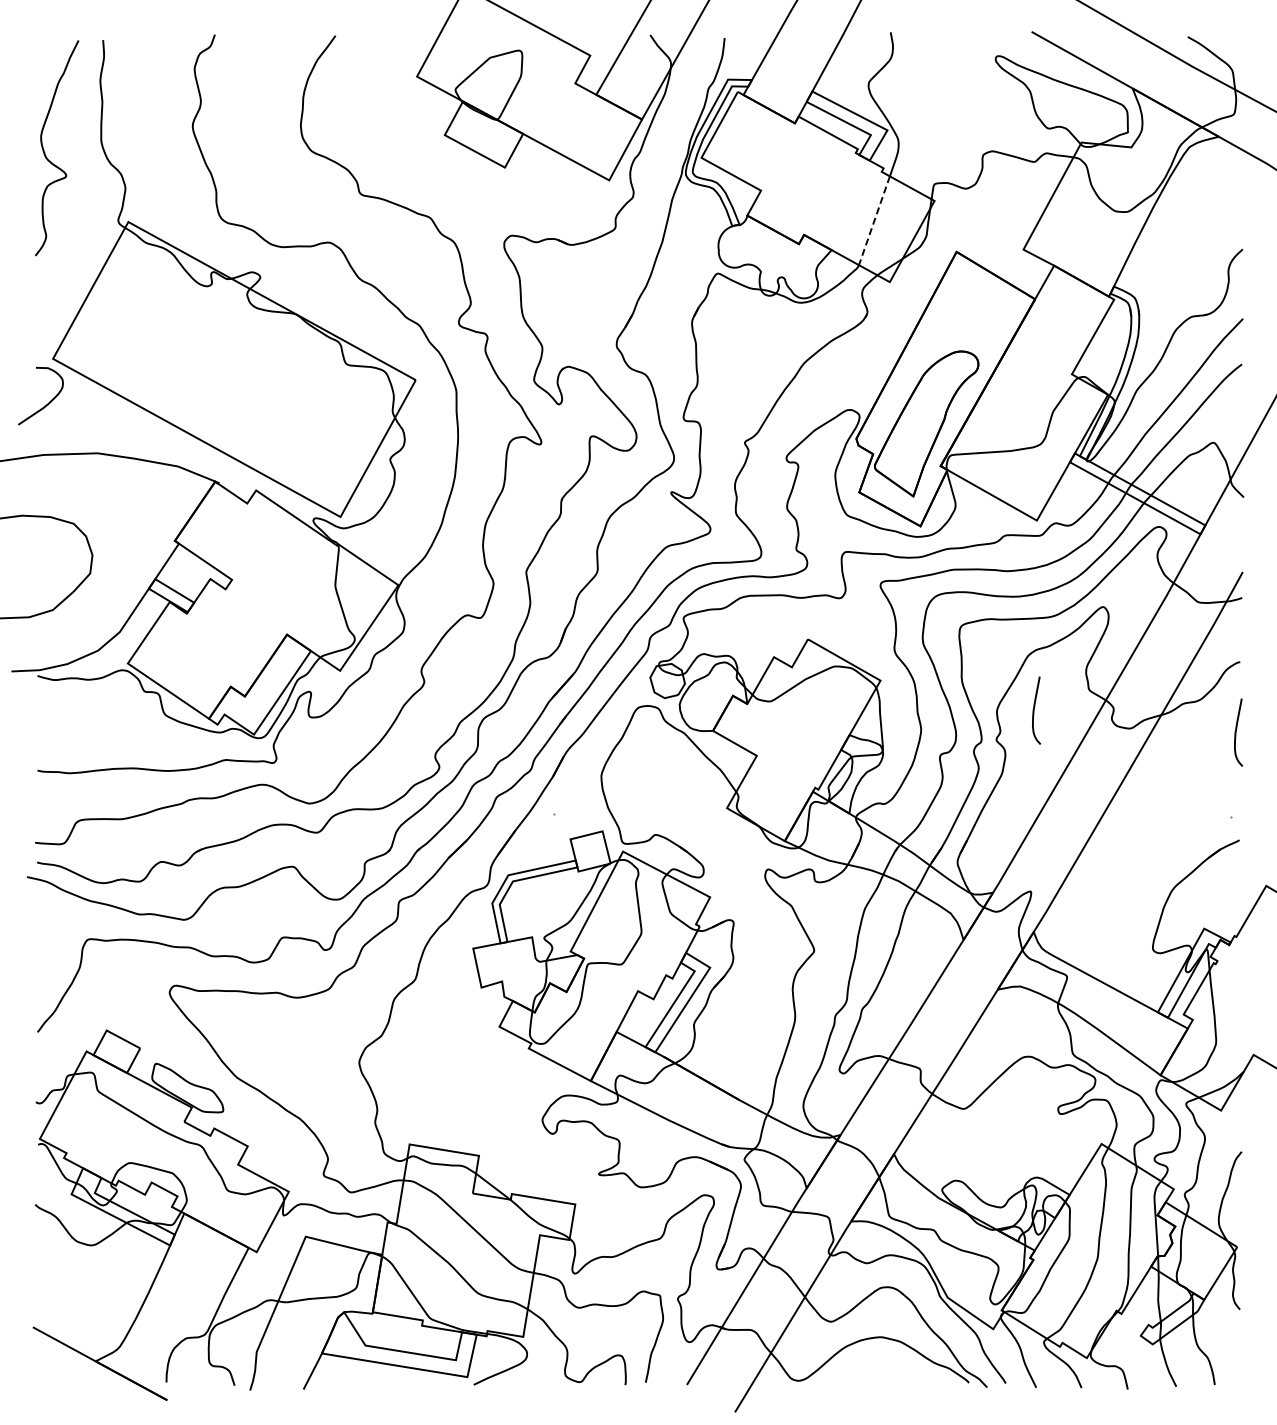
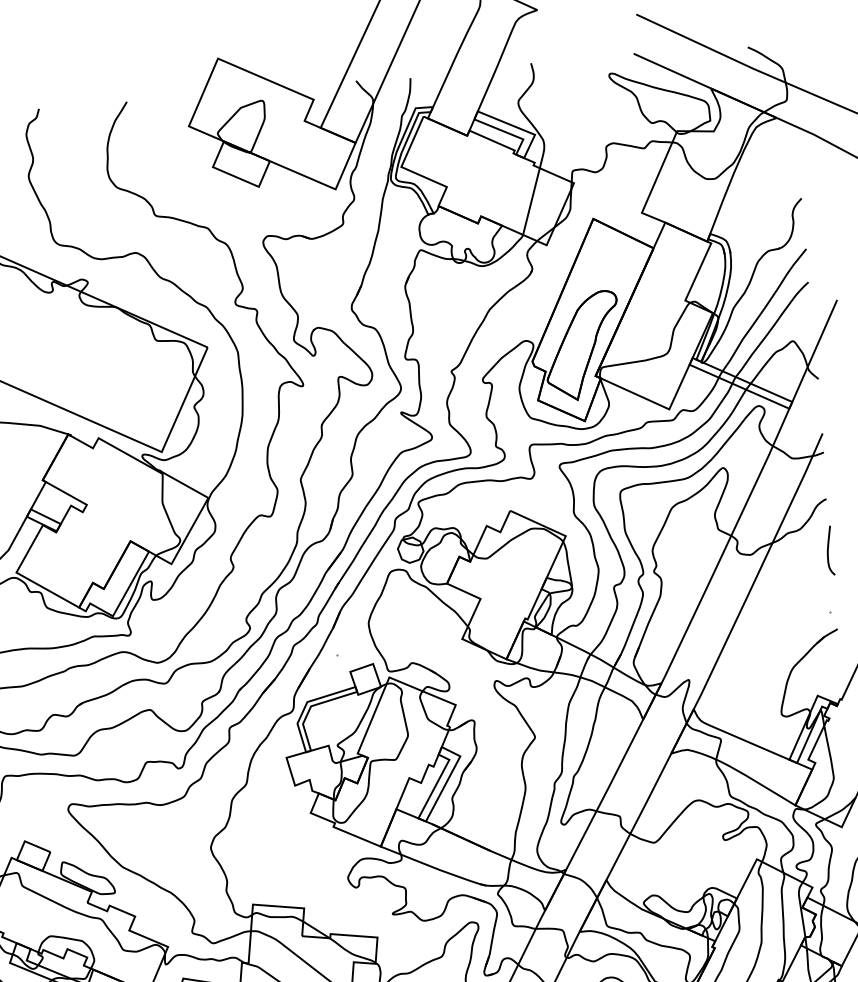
line: (874, 221) -> (531, 202), dashed -> solid
curve: (1034, 710) -> (679, 547), removed

